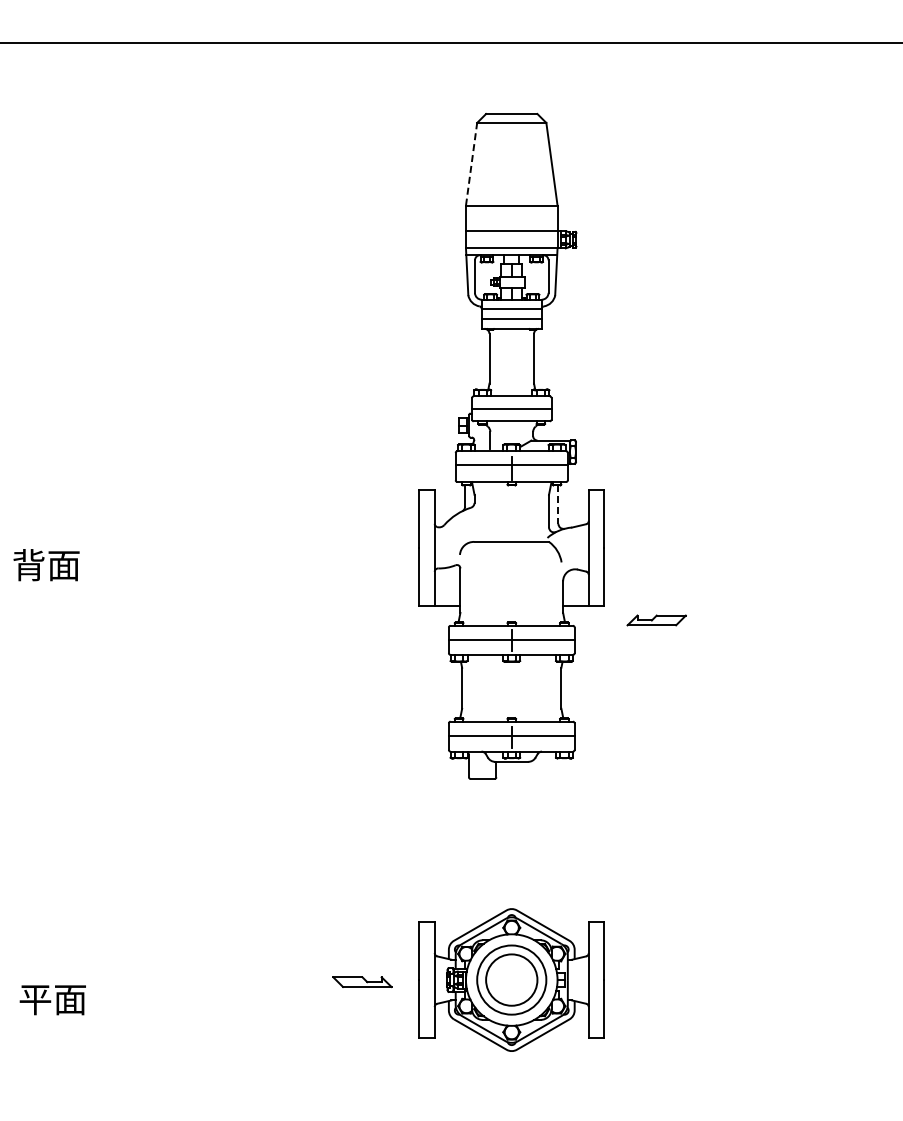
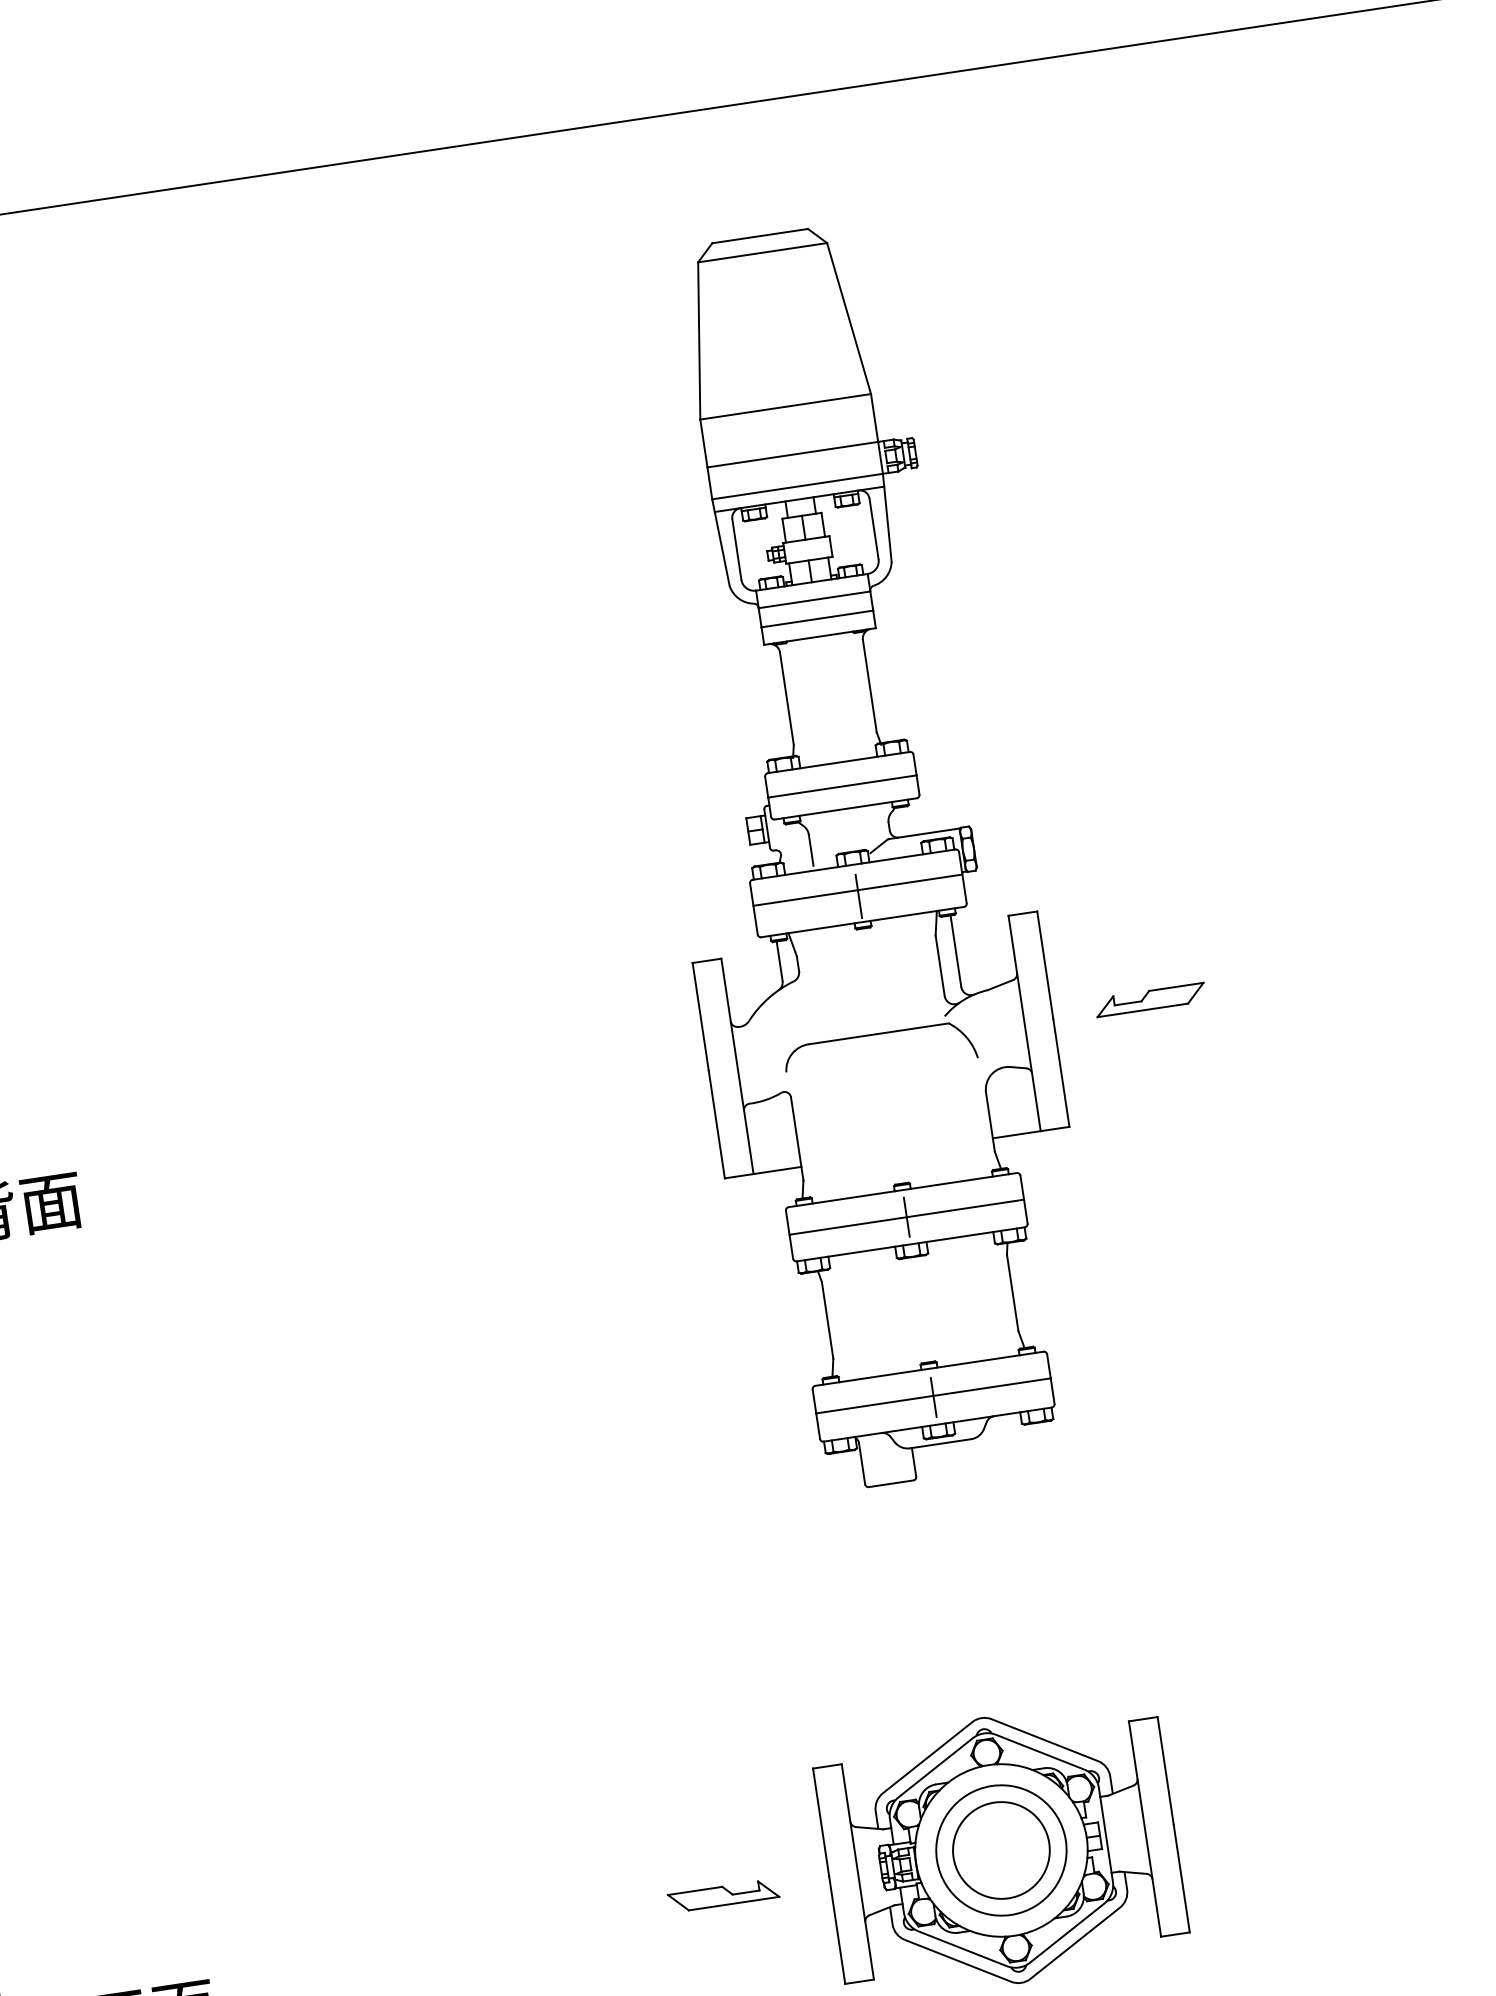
line: (471, 164) -> (699, 341), dashed -> solid
line: (558, 505) -> (956, 952), dashed -> solid
part: (656, 620) -> (1150, 1000), moved

